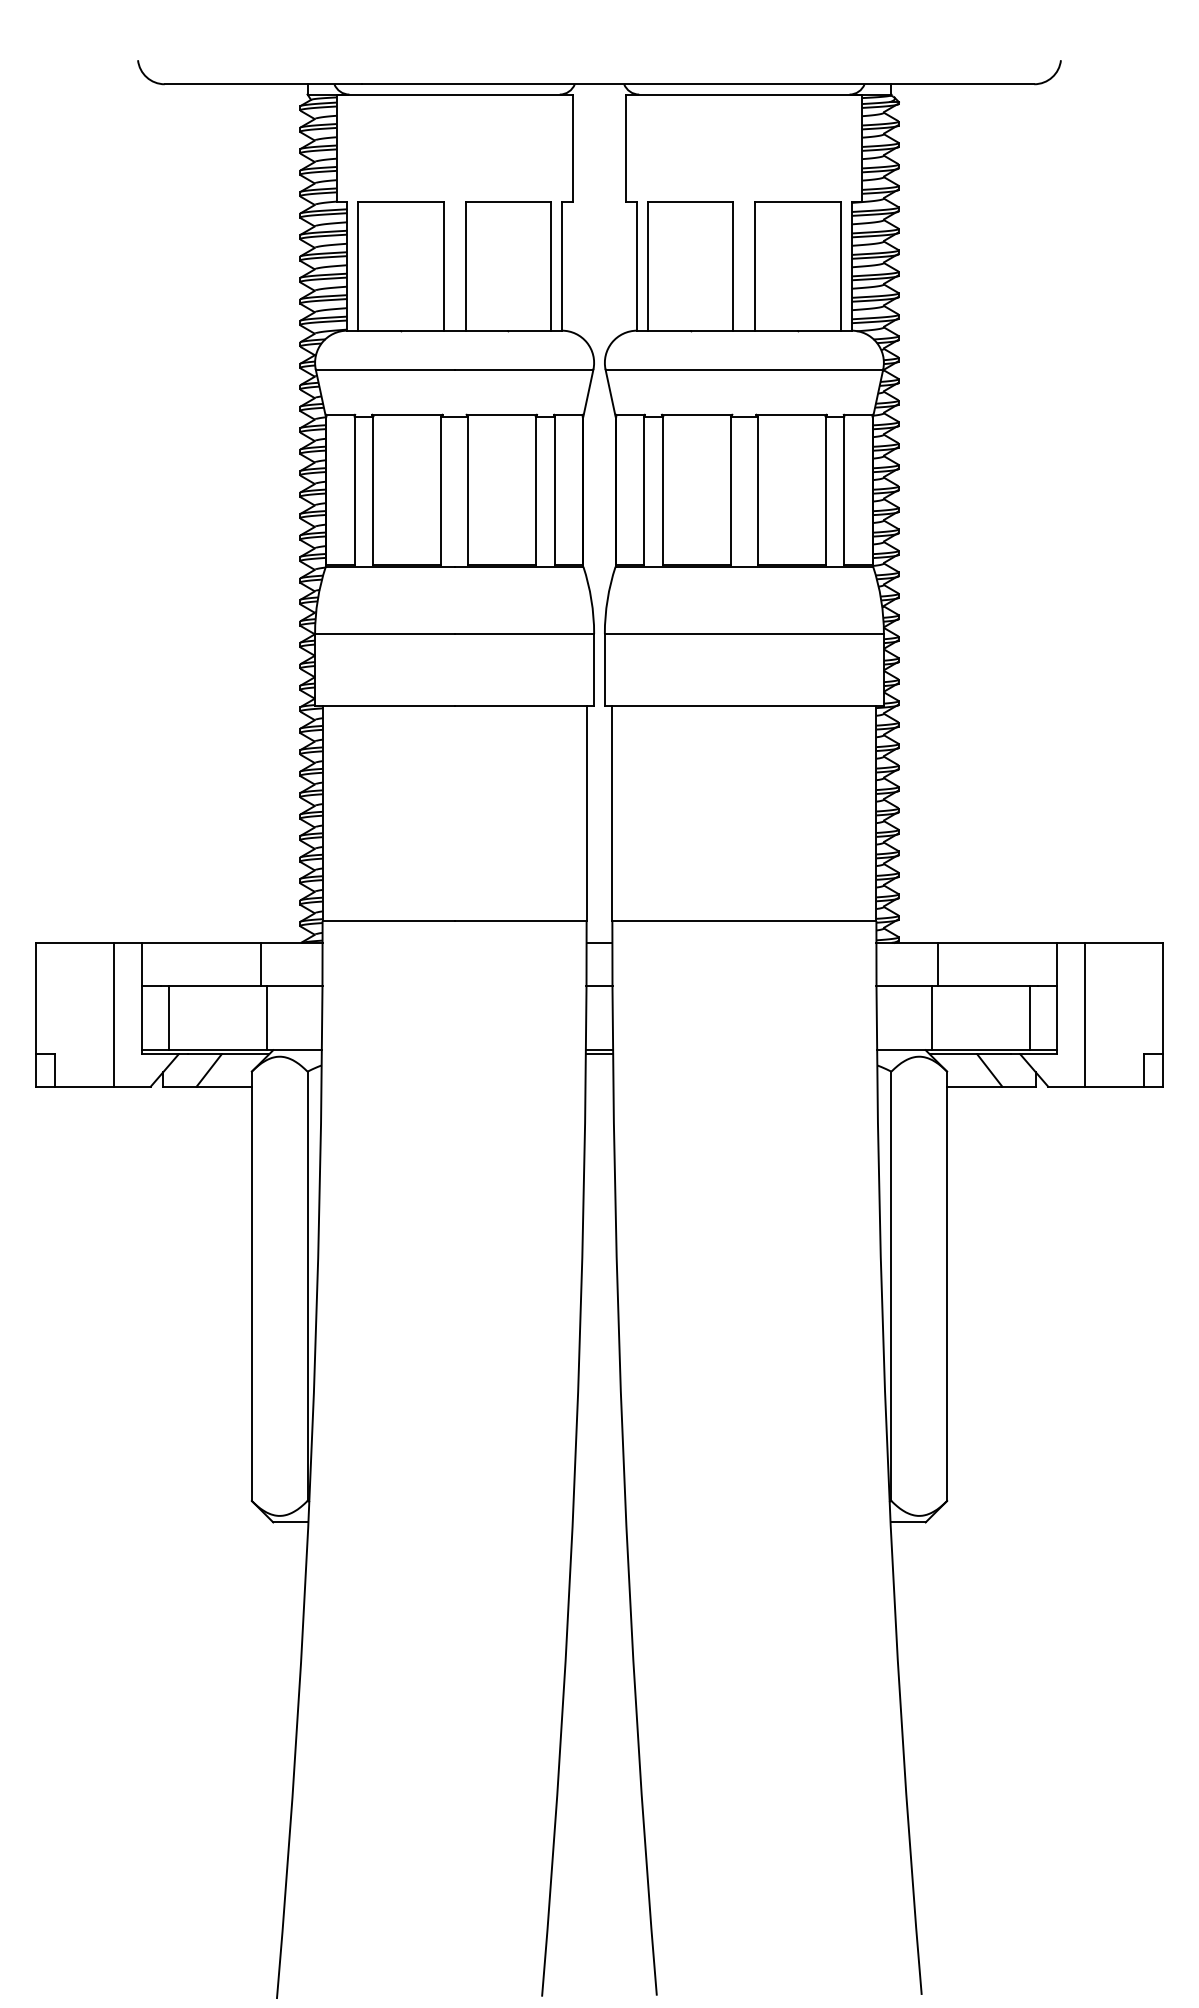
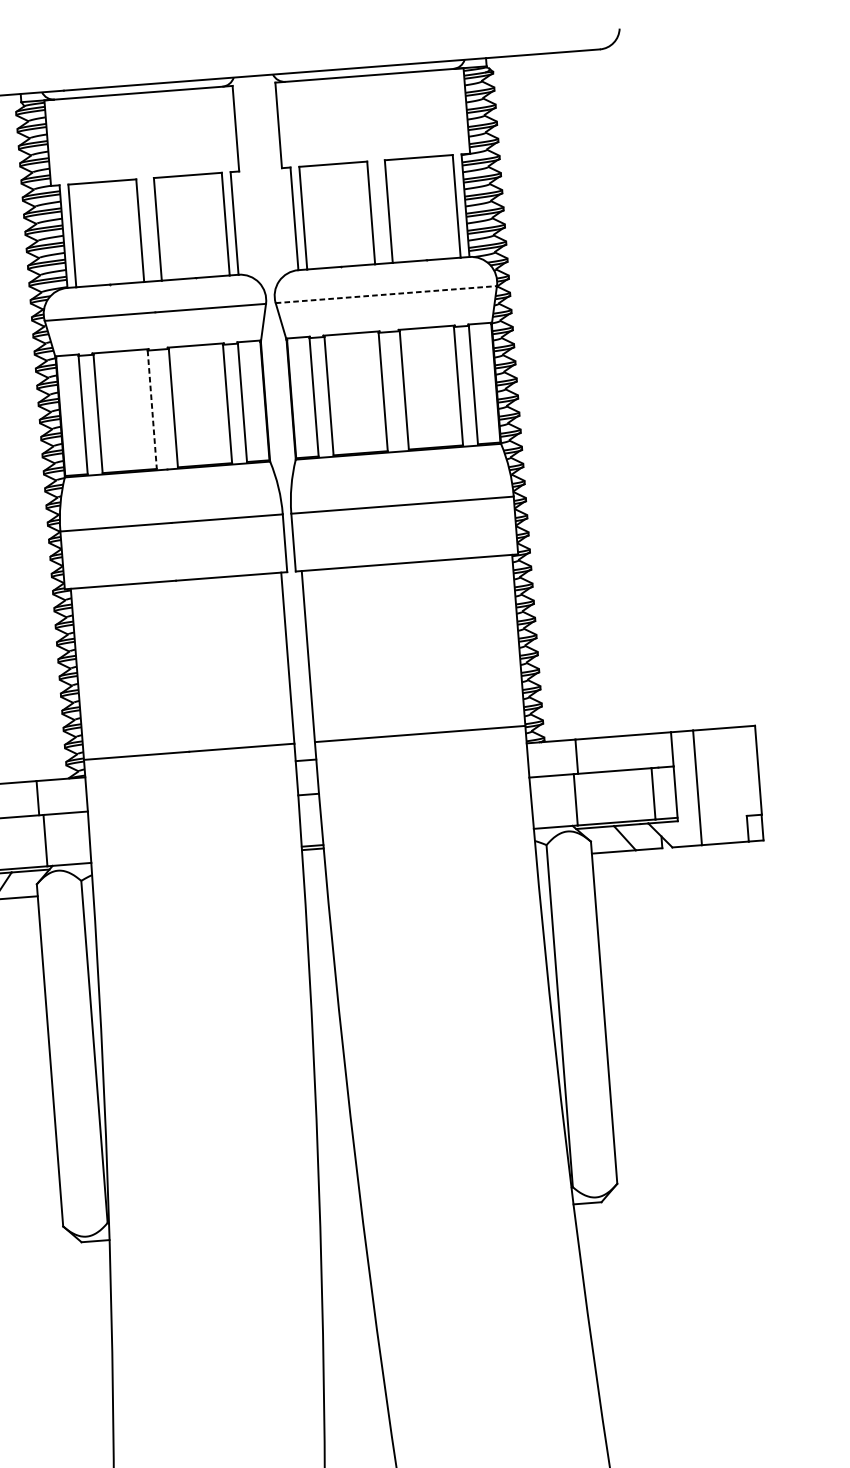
line: (744, 369) -> (386, 294), solid -> dashed
line: (441, 491) -> (152, 410), solid -> dashed

